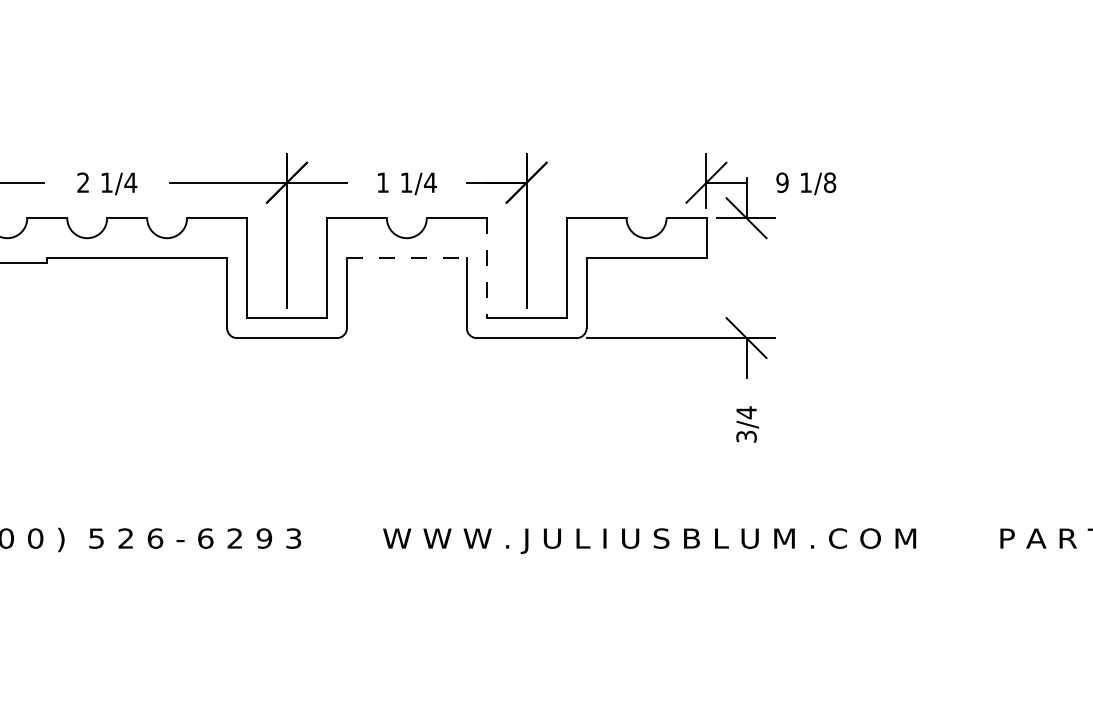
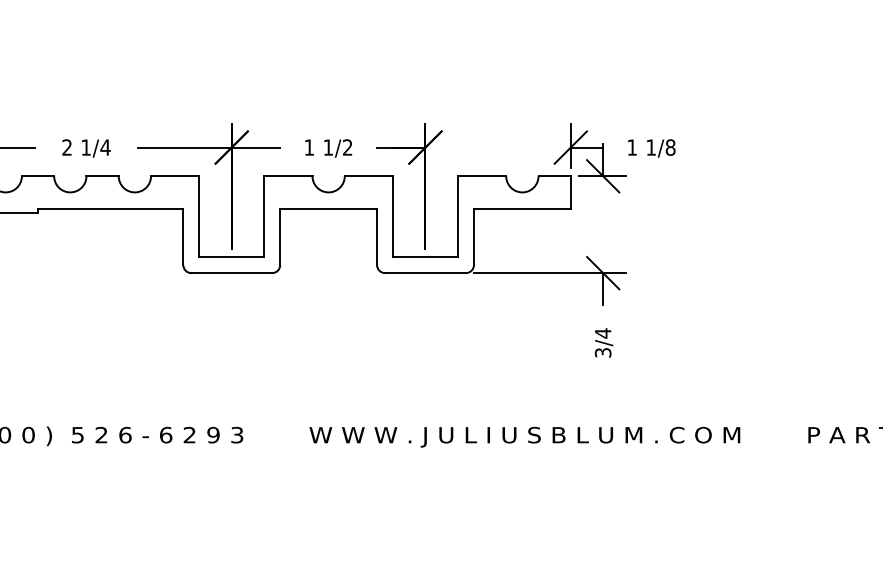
text: (430, 182) -> (347, 147), 1/4 -> 1/2
text: (782, 182) -> (632, 147), 9 -> 1
line: (406, 258) -> (328, 208), dashed -> solid
line: (486, 268) -> (393, 216), dashed -> solid

